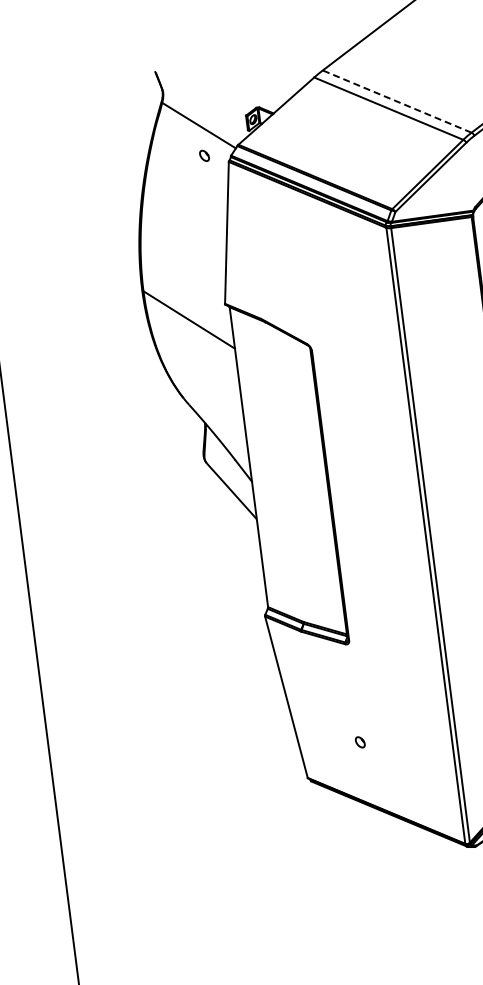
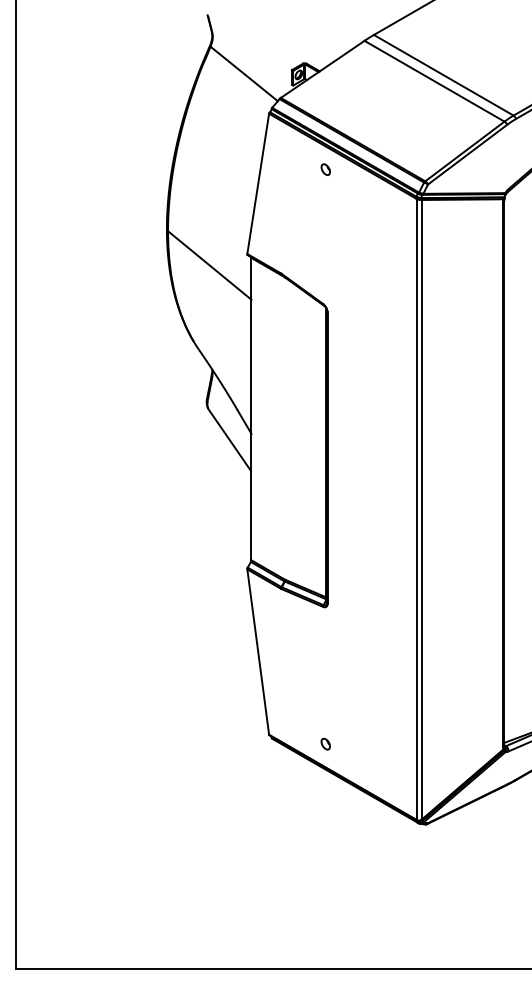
line: (396, 101) -> (443, 75), dashed -> solid
part: (204, 155) -> (325, 169), moved
part: (359, 741) -> (325, 743), moved

